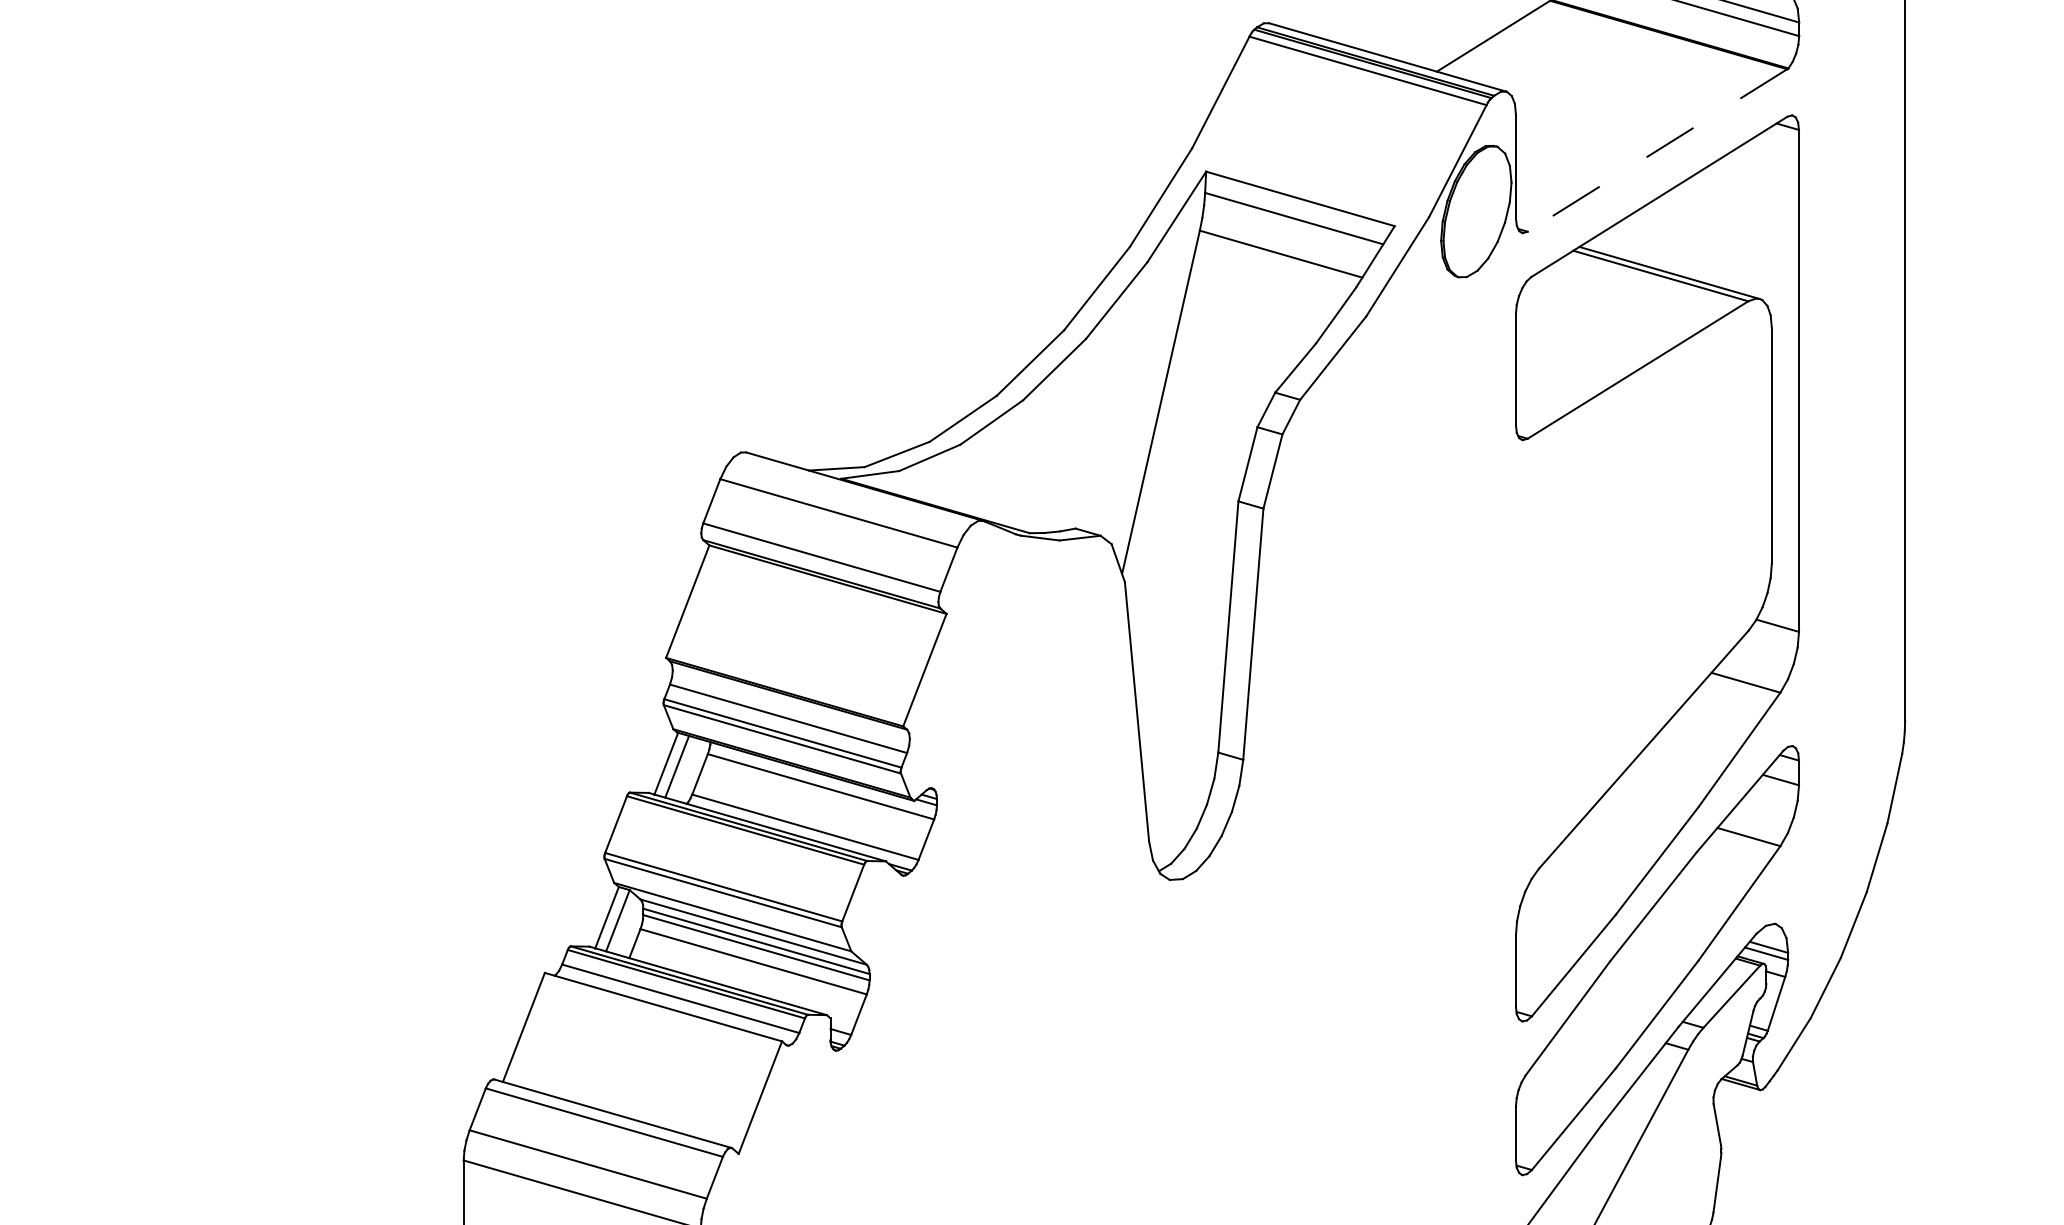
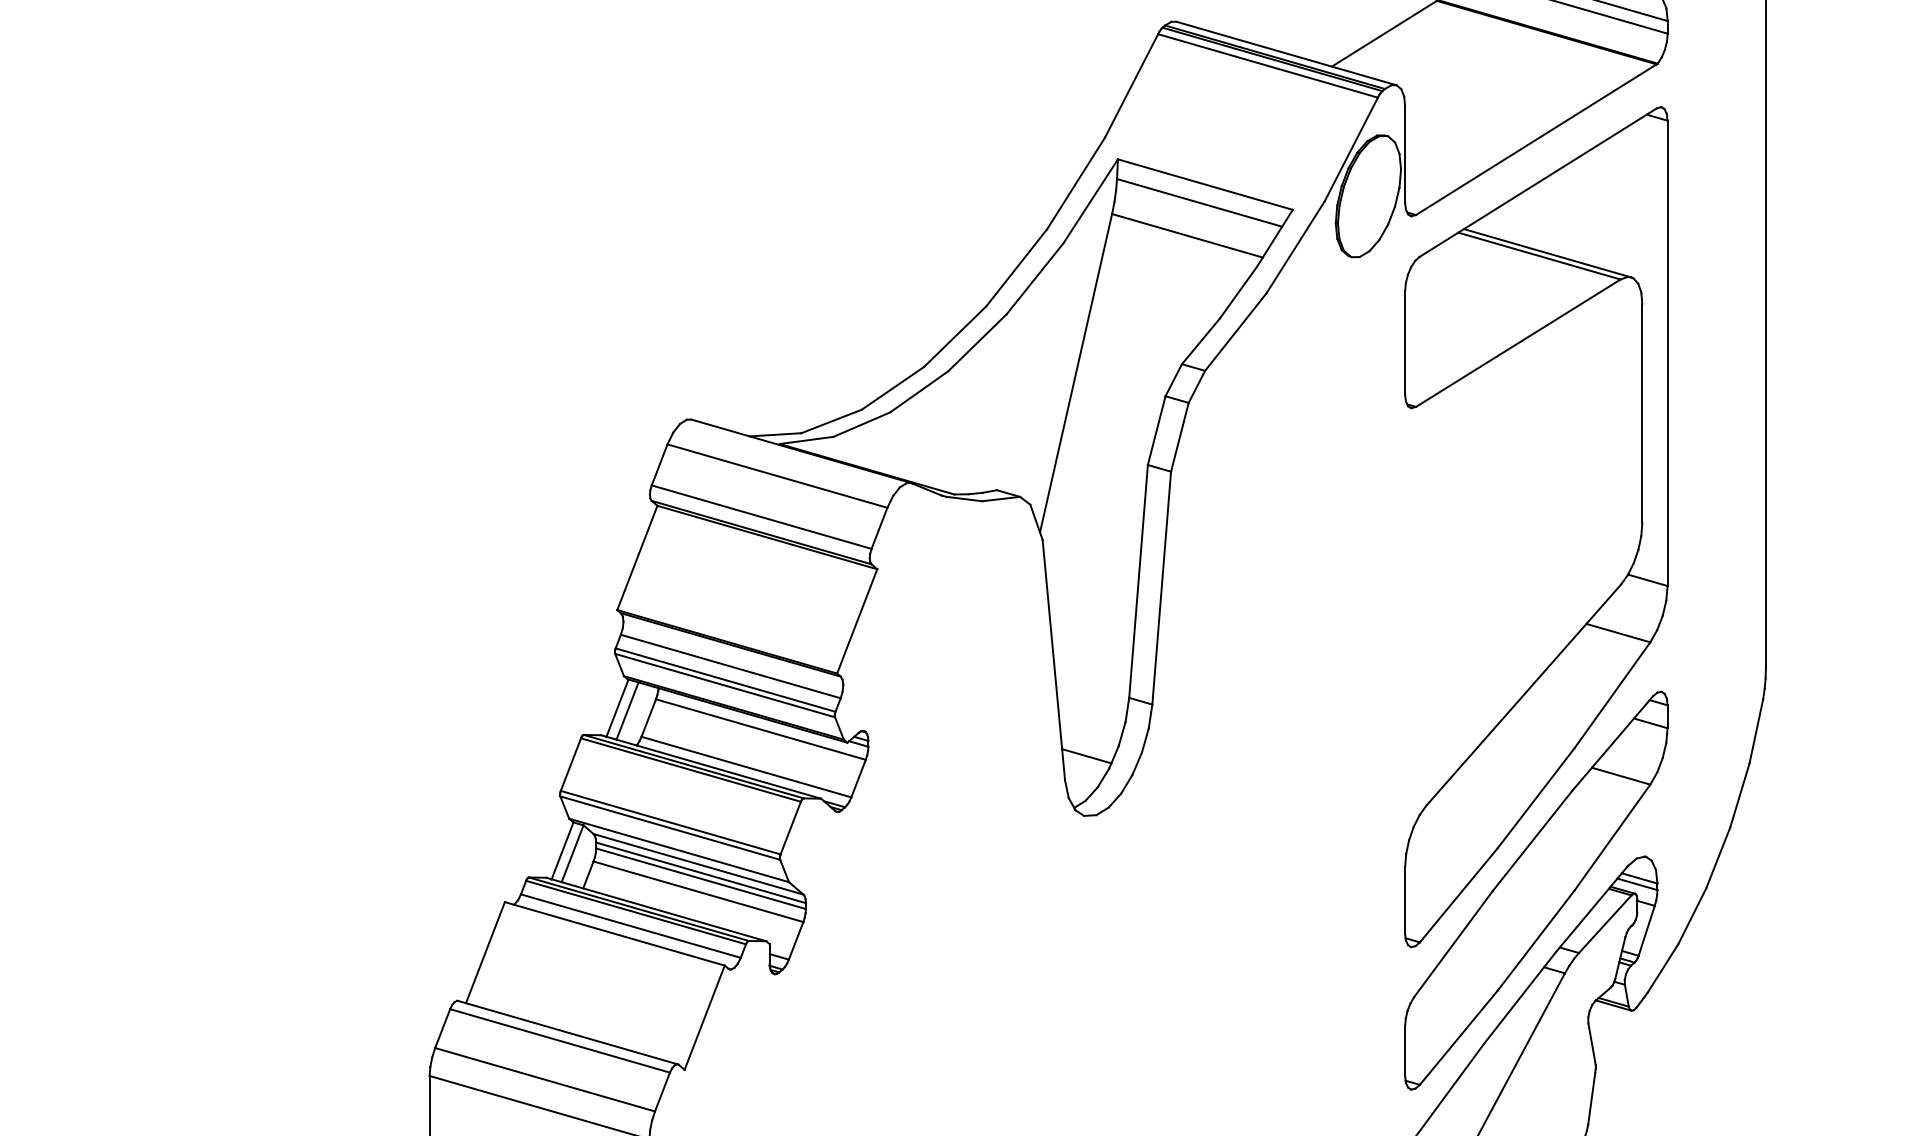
line: (1657, 150) -> (1536, 139), dashed -> solid
line: (1172, 815) -> (1086, 756), added

